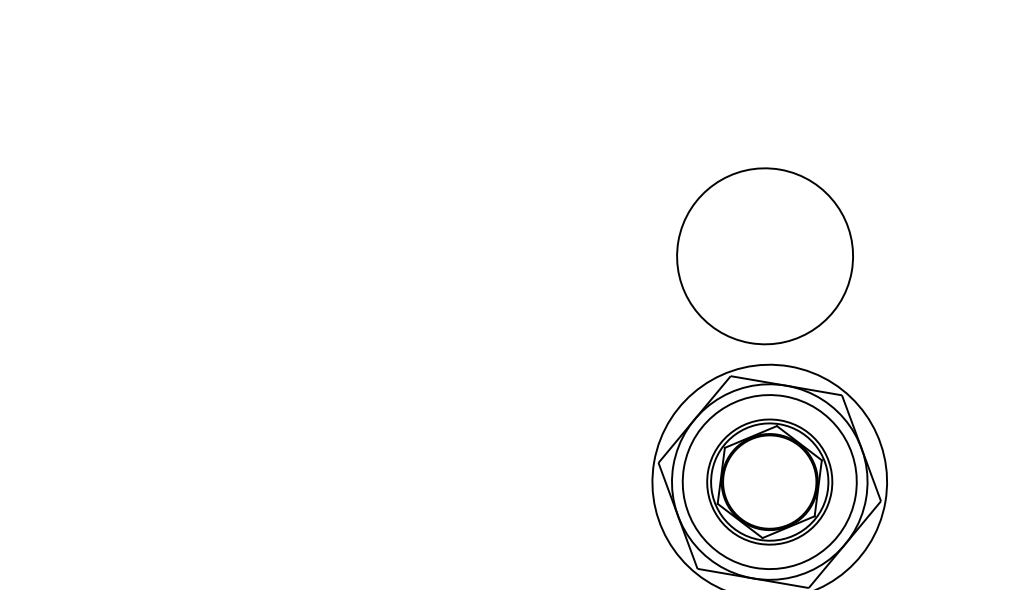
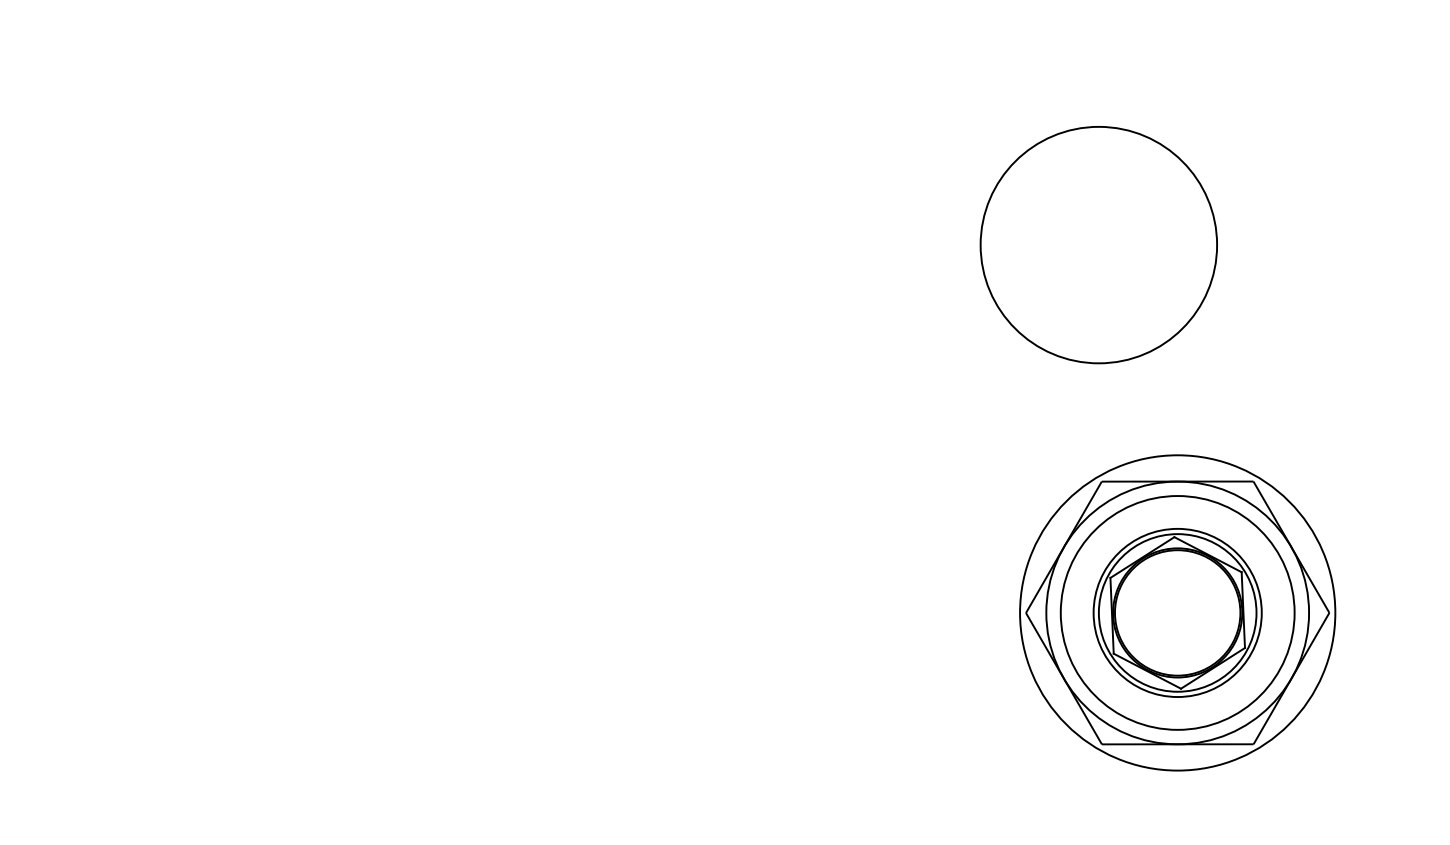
circle: (764, 256) -> (1098, 245), moved

